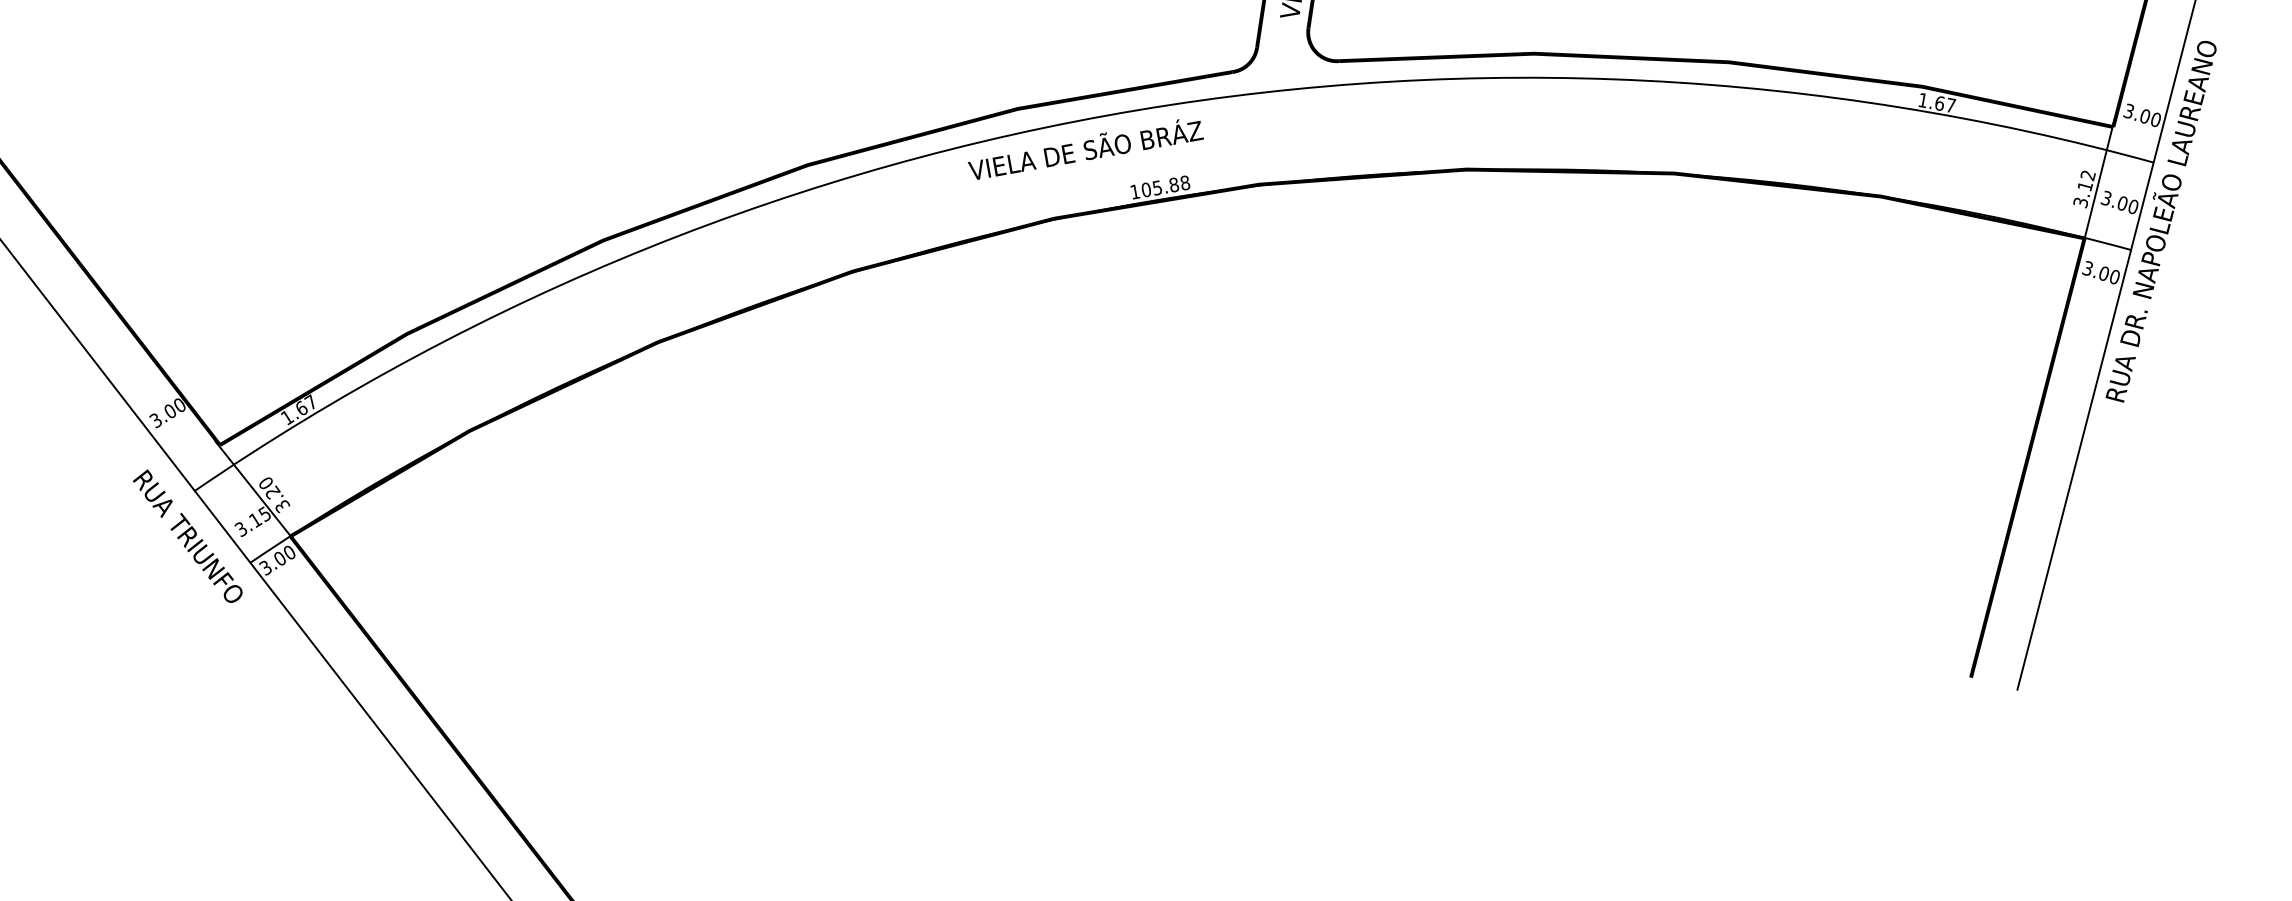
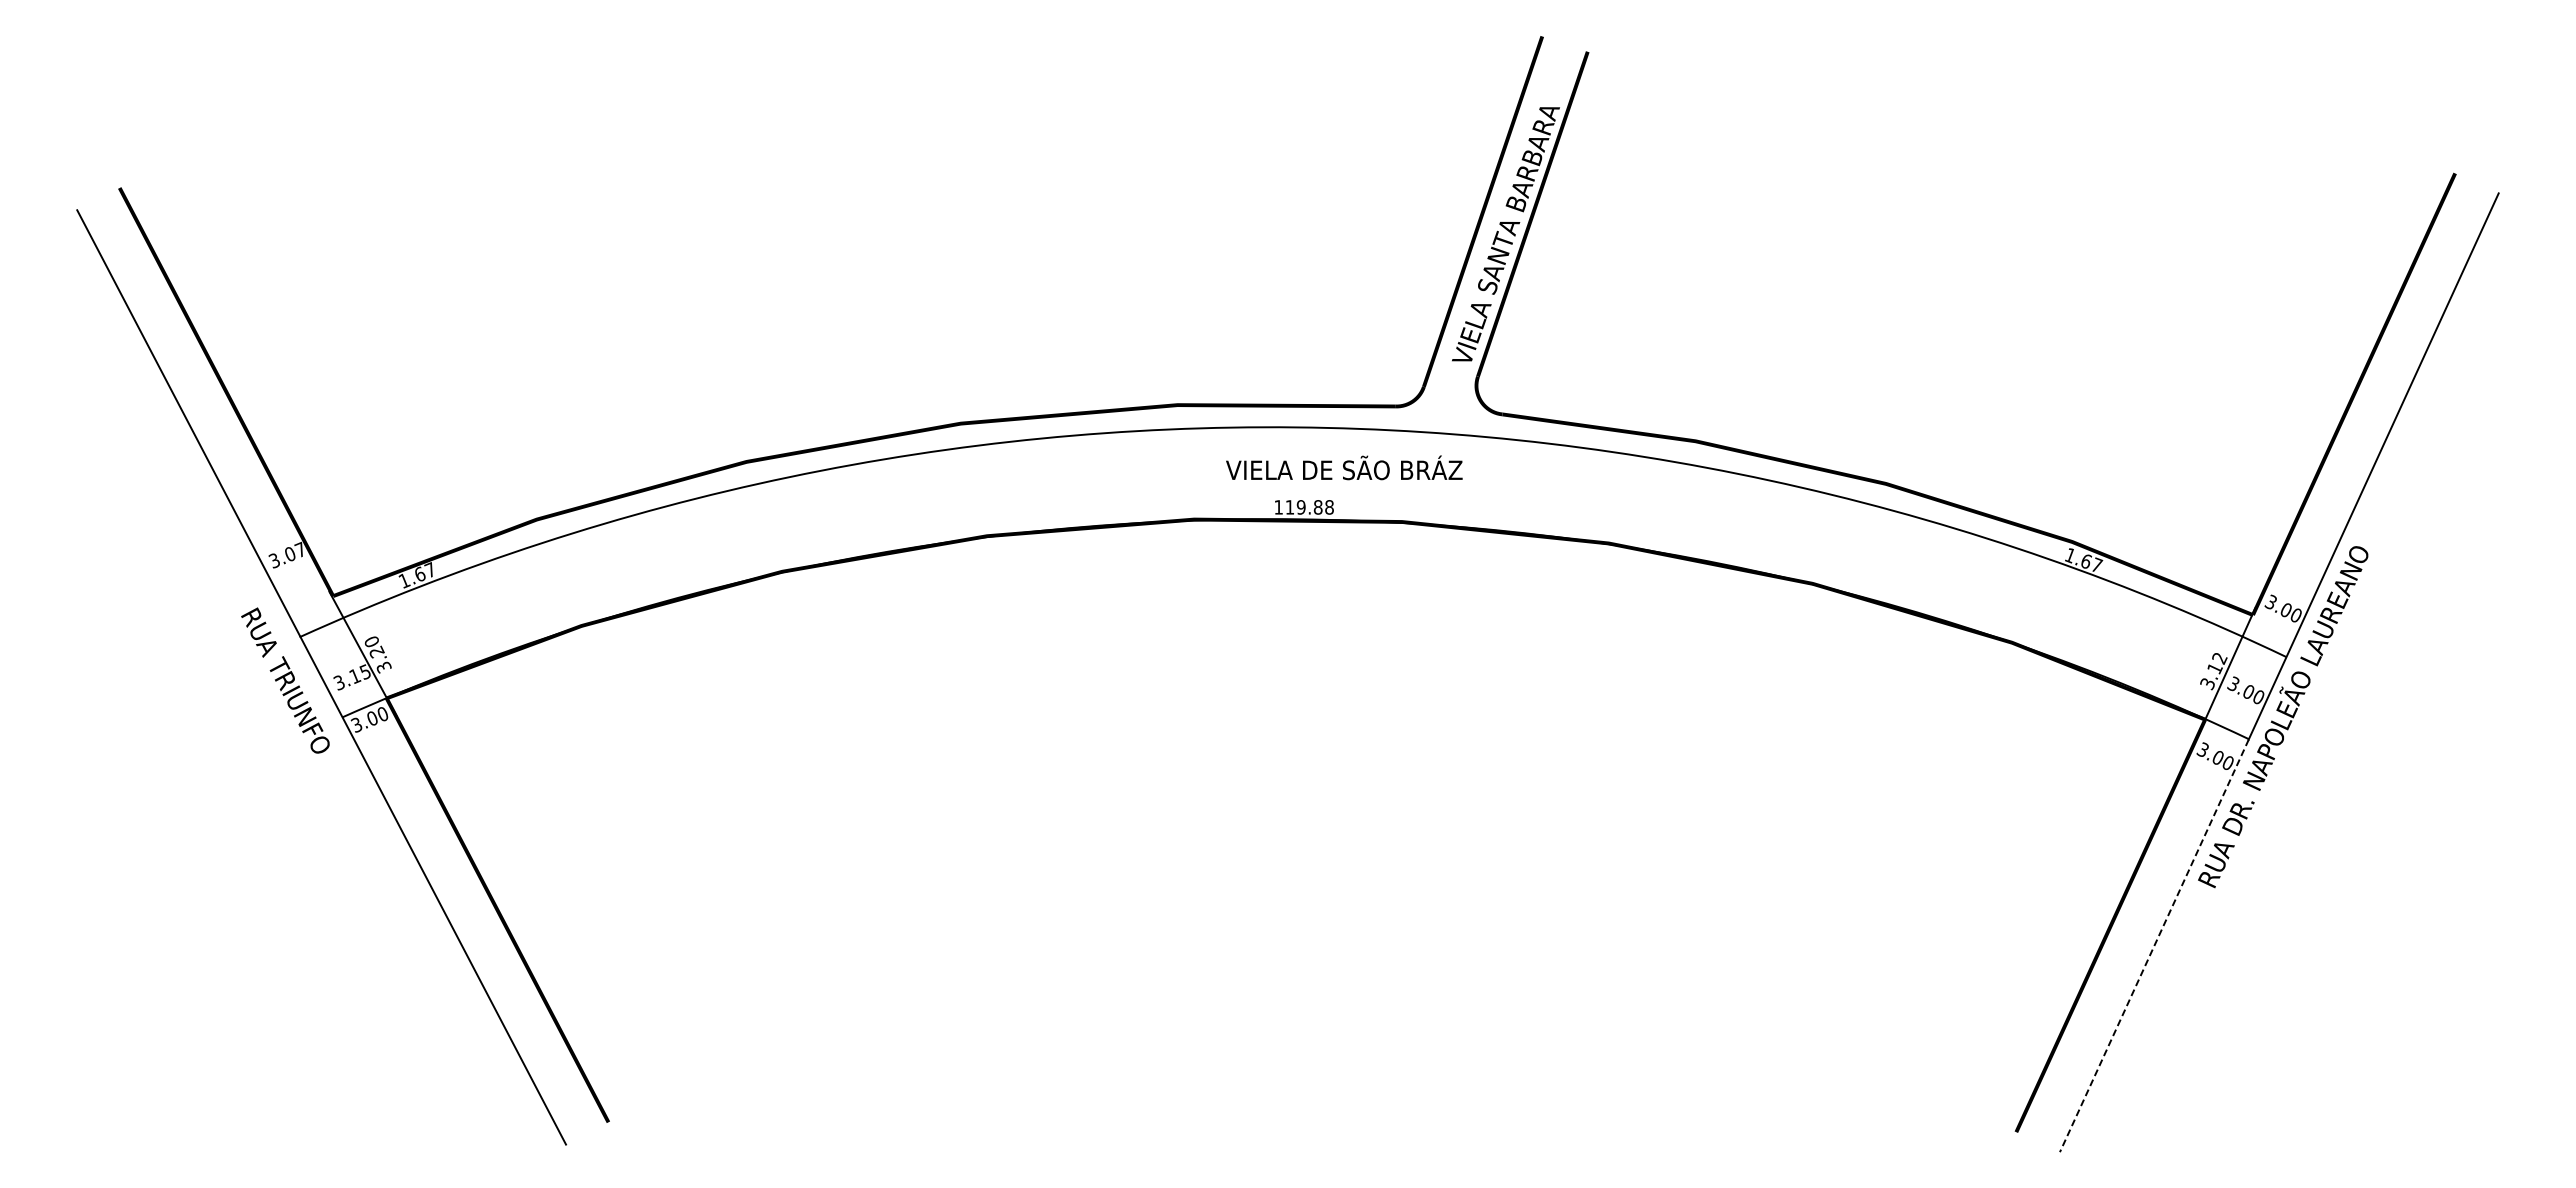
text: (1085, 148) -> (1344, 467), moved
text: (1151, 189) -> (1295, 507), 105.88 -> 119.88
text: (178, 405) -> (299, 549), 3.00 -> 3.07
line: (2074, 469) -> (2154, 945), solid -> dashed

